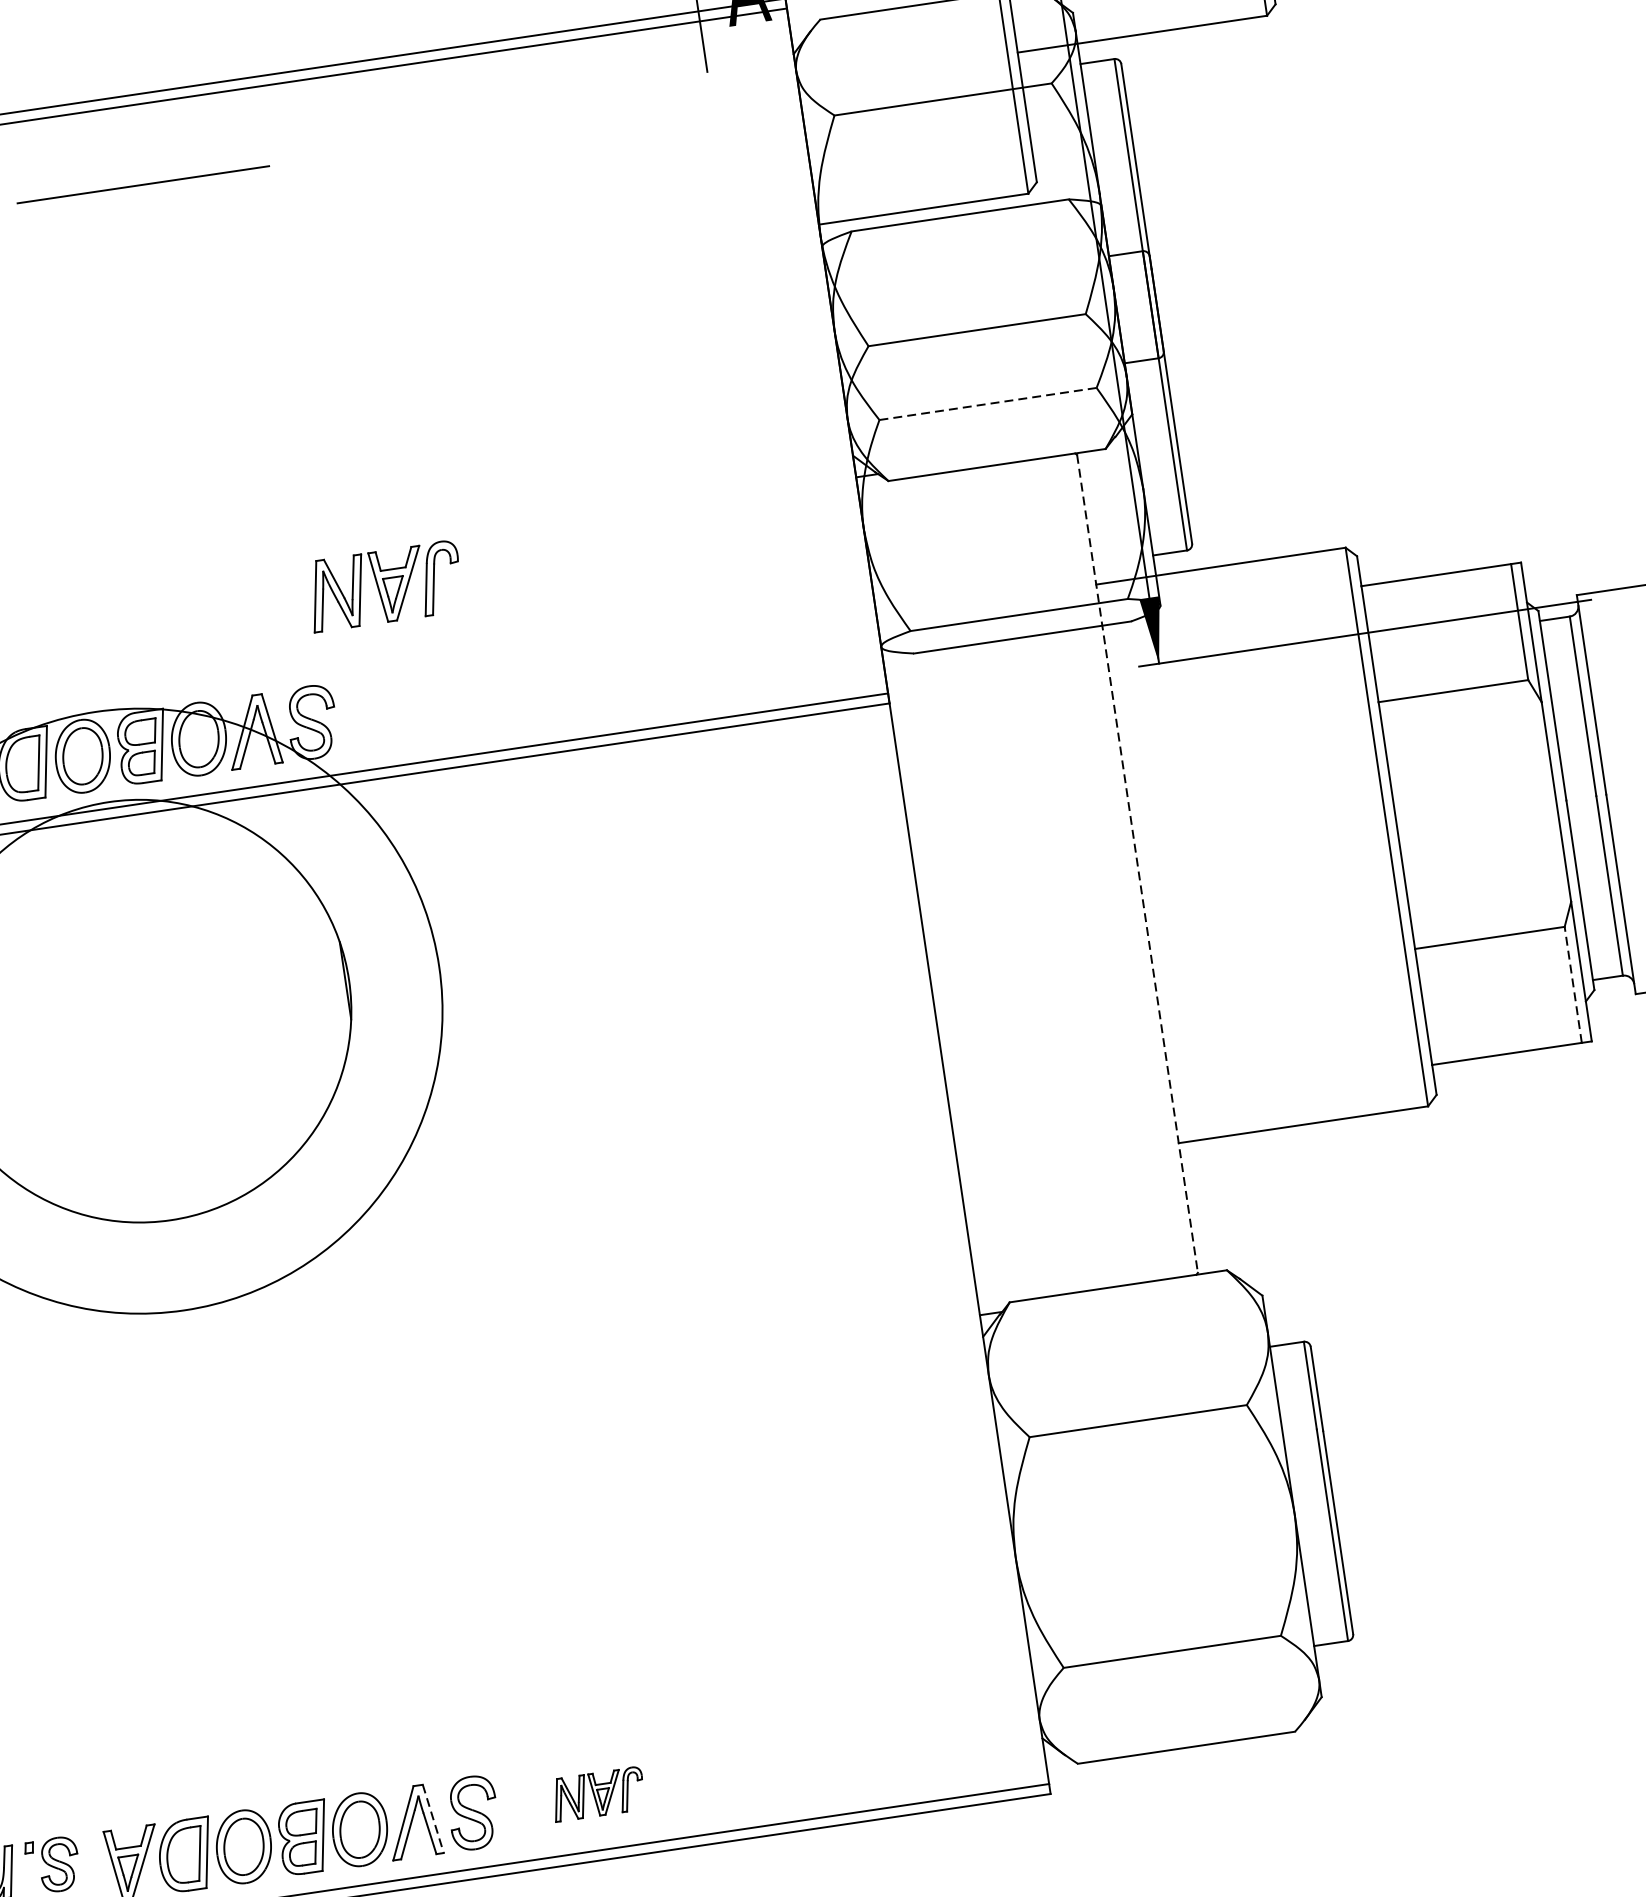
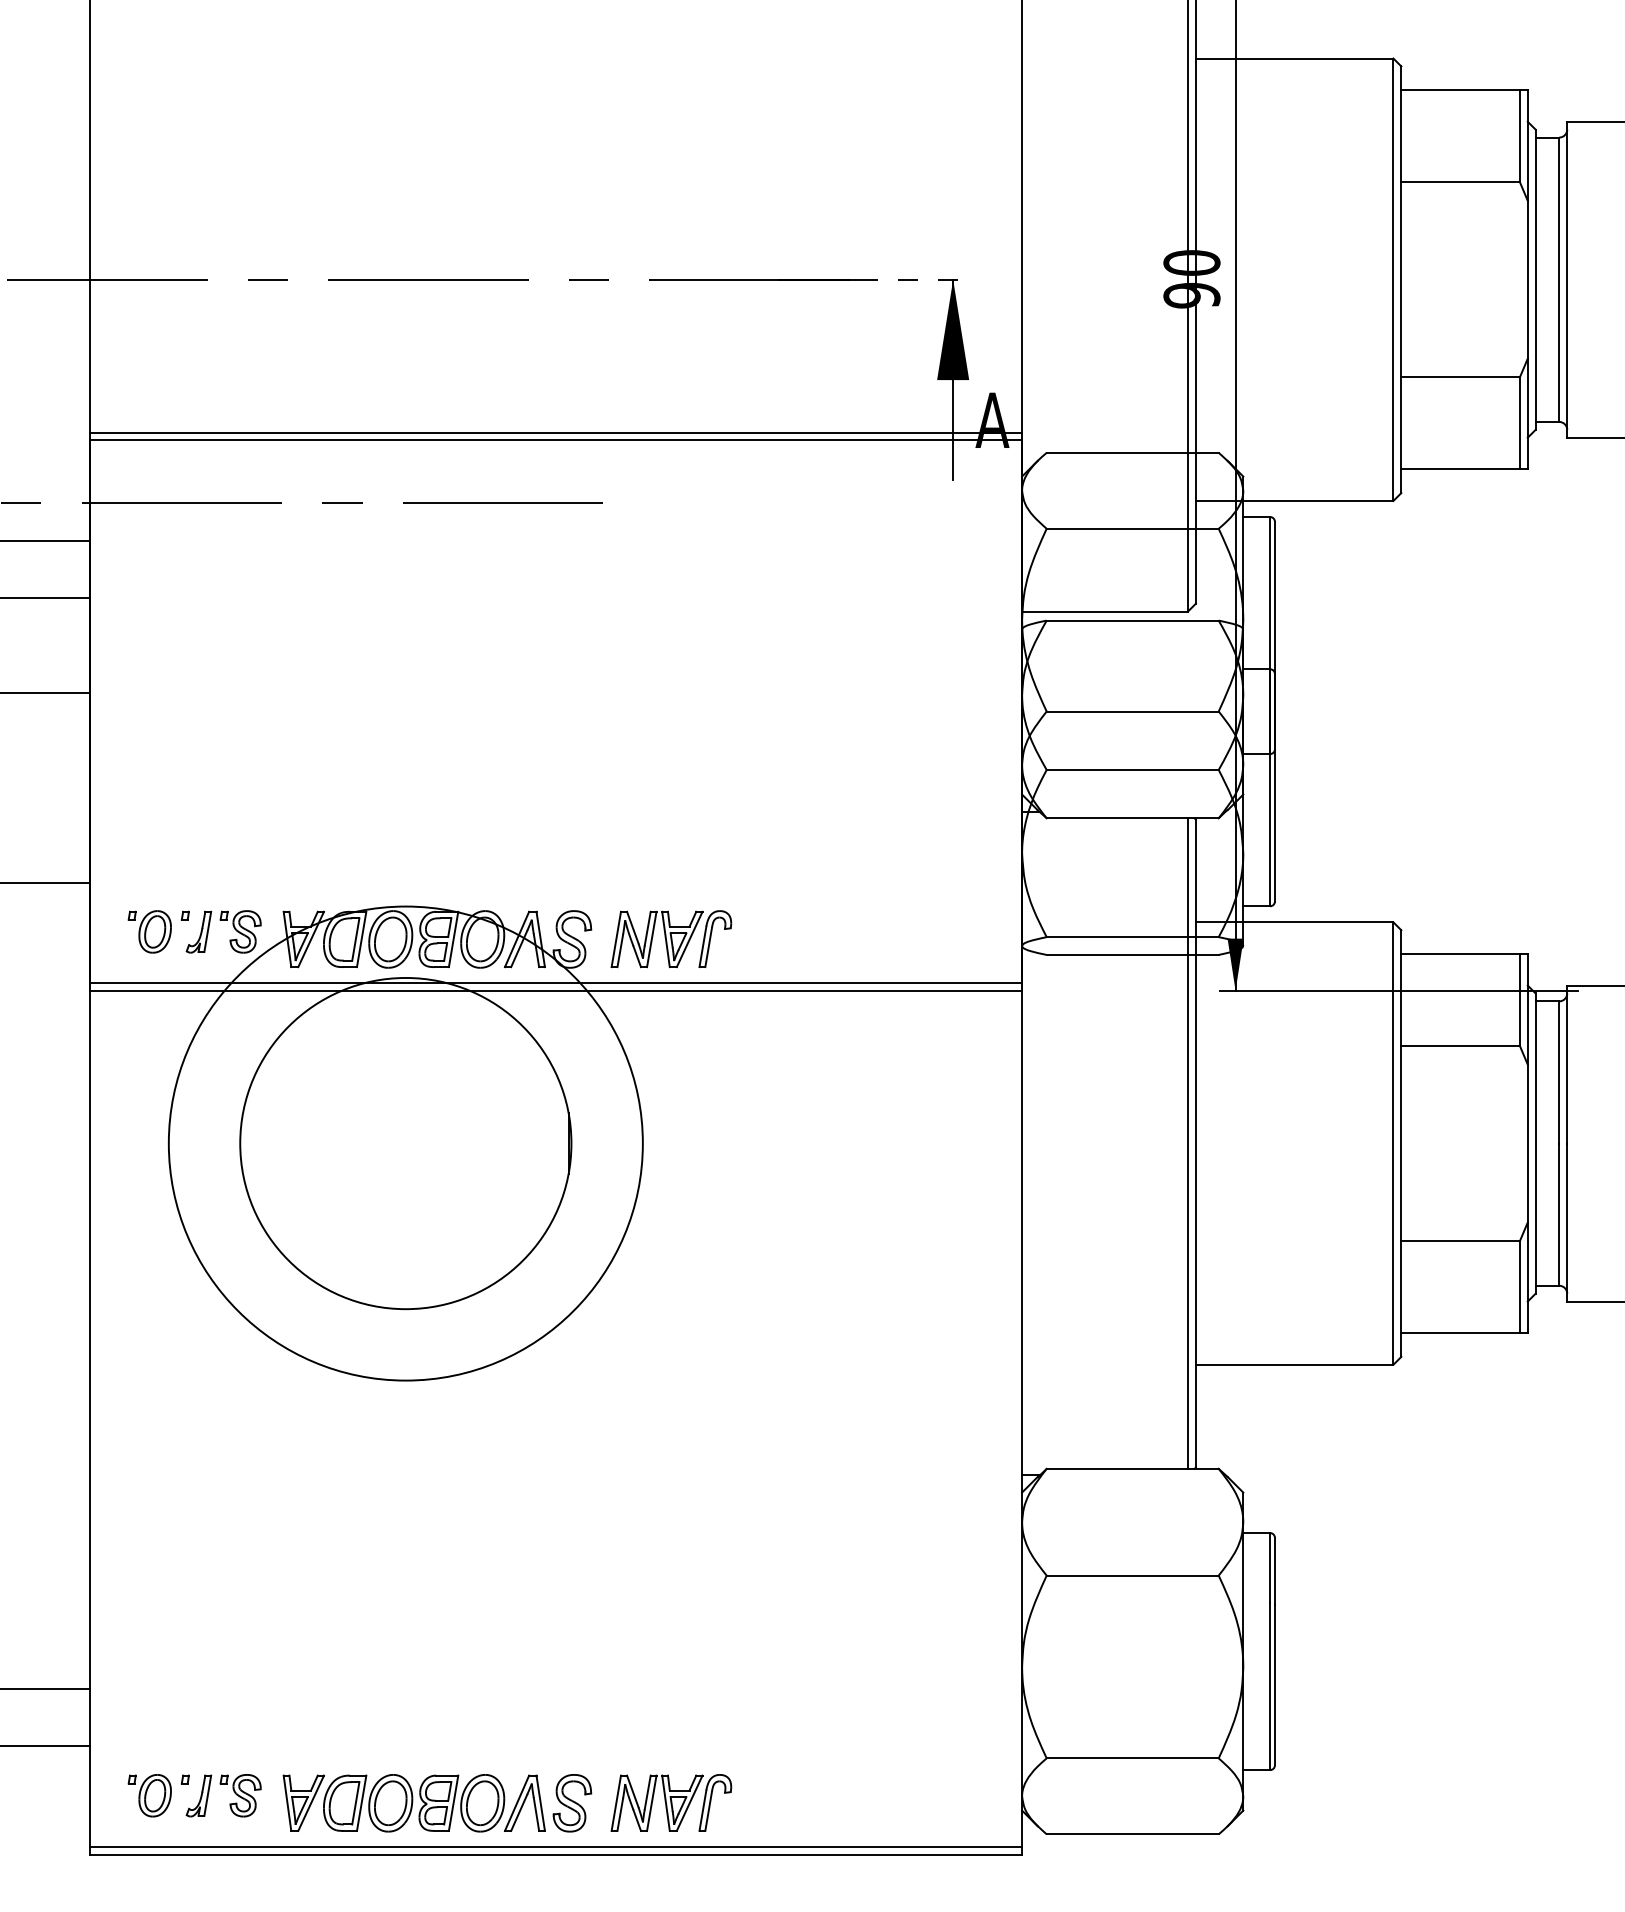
line: (988, 403) -> (1133, 769), dashed -> solid
part: (385, 586) -> (671, 939), moved
line: (1136, 863) -> (1195, 1143), dashed -> solid
line: (1128, 865) -> (1188, 1143), added
line: (1572, 985) -> (1519, 1287), dashed -> solid
part: (598, 1793) -> (671, 1802), size x1.67
line: (433, 1819) -> (540, 1803), dashed -> solid

